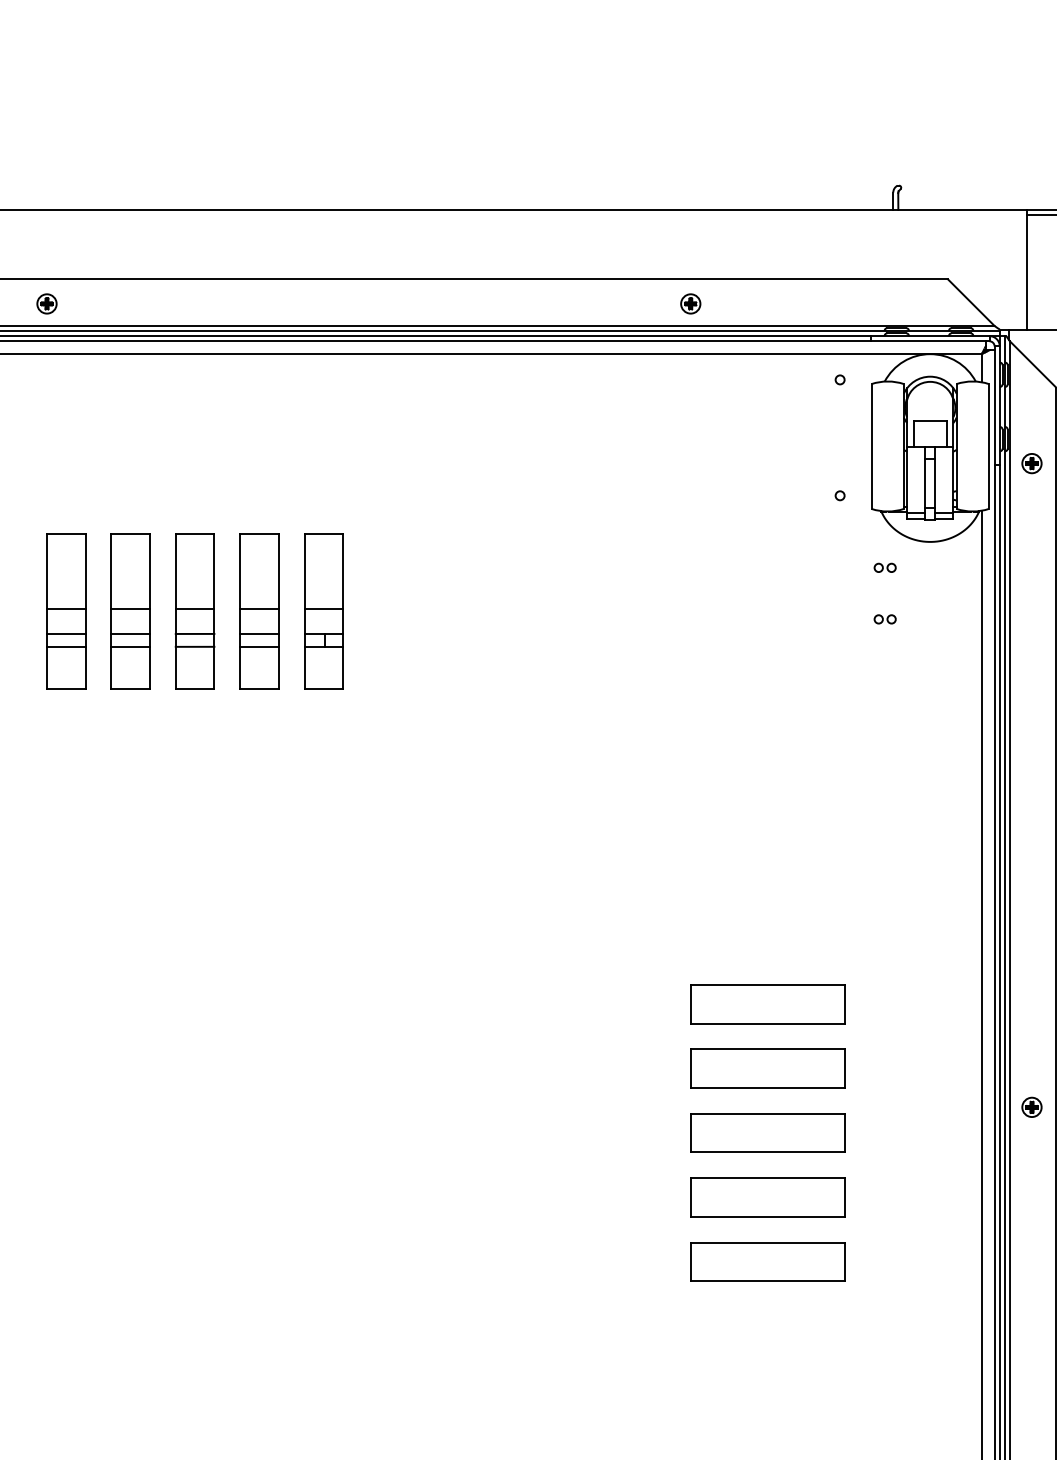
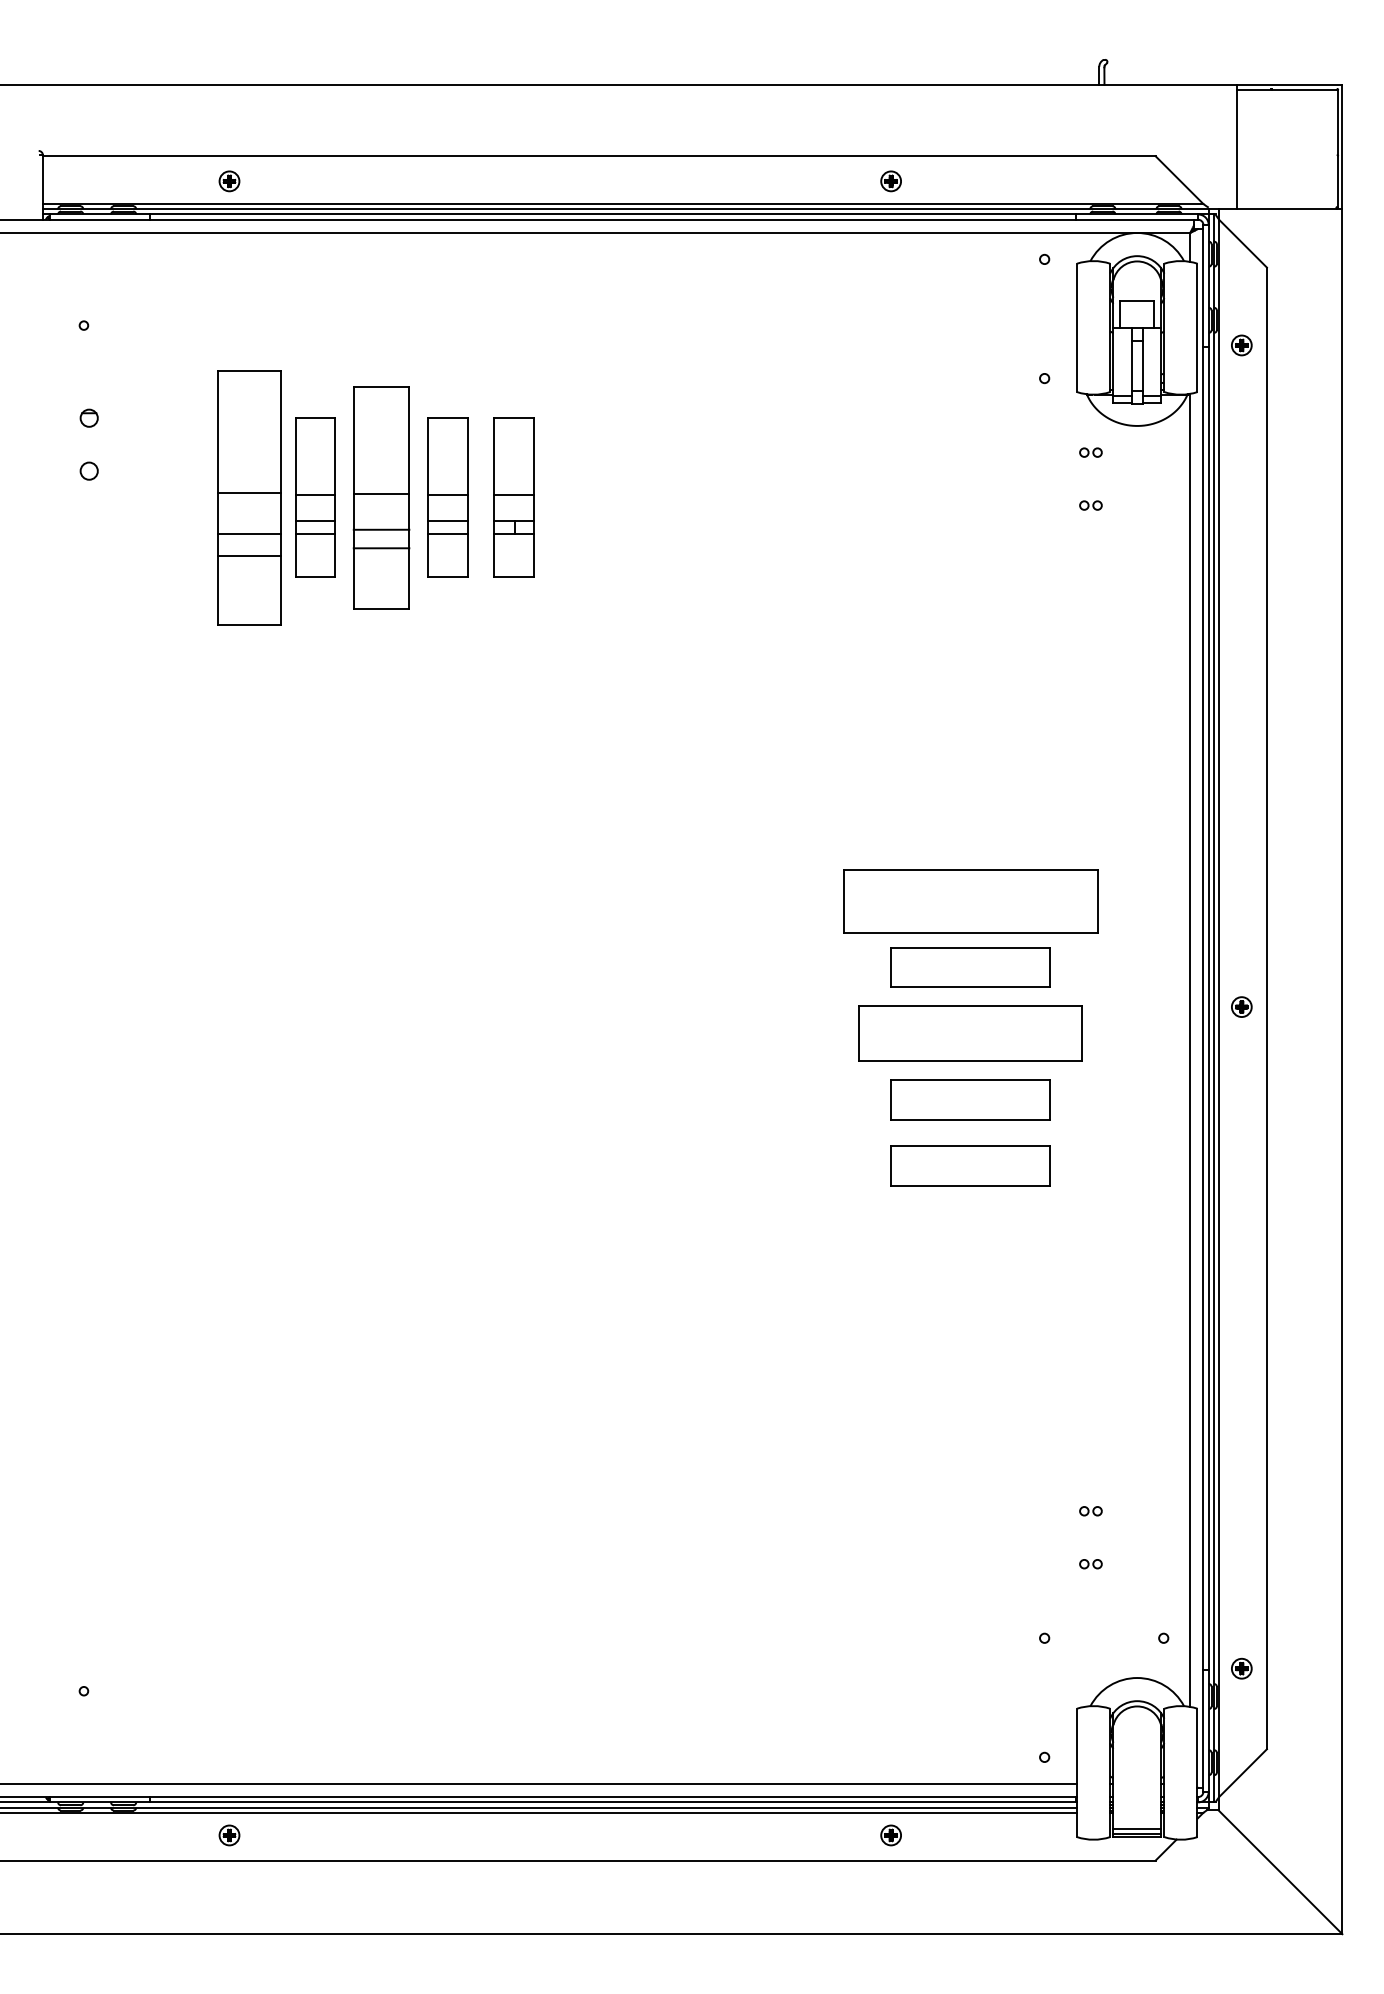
part: (66, 611) -> (249, 497), size x1.6
part: (194, 611) -> (381, 497), size x1.4
part: (767, 1003) -> (970, 900), size x1.6
part: (767, 1133) -> (970, 1033), size x1.4

